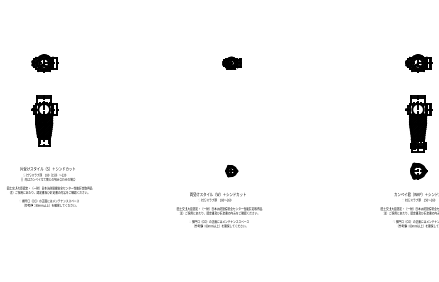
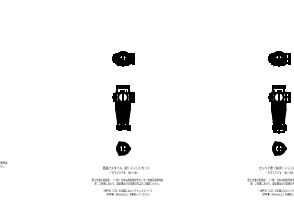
part: (231, 63) -> (123, 58), size x1.43
part: (231, 122) -> (123, 108), added
part: (231, 170) -> (123, 148), size x1.43
text: (219, 209) -> (127, 180), moved

